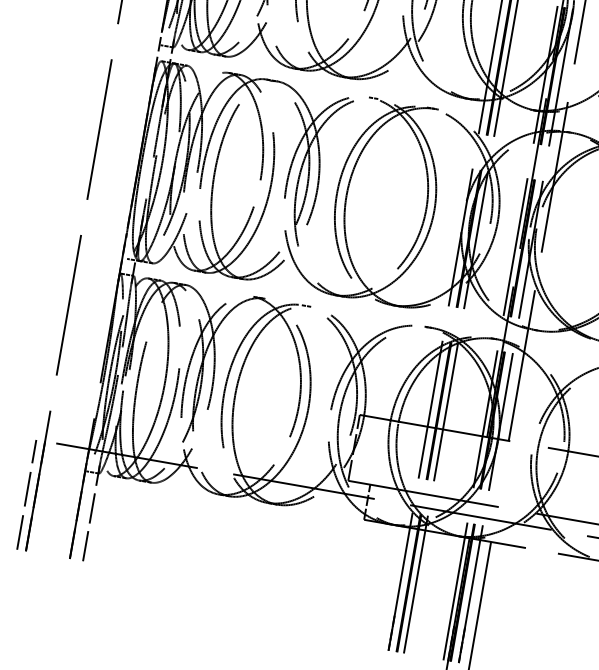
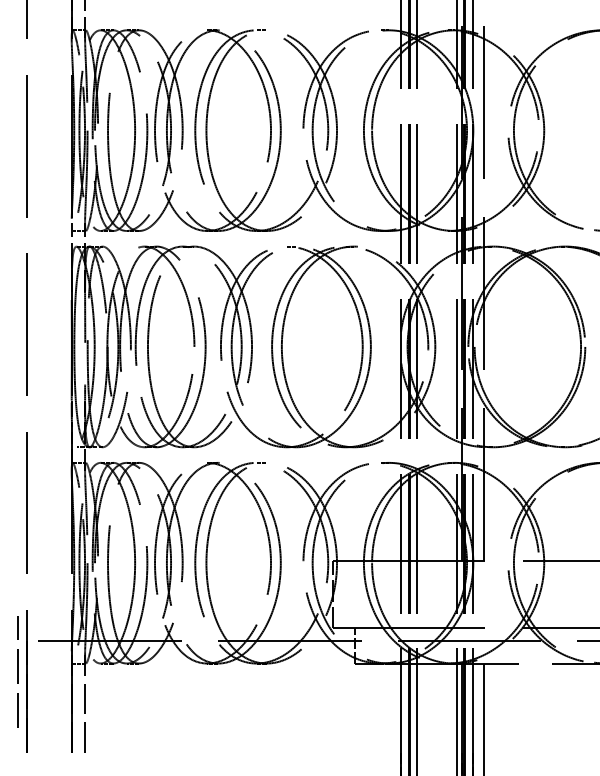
line: (26, 494) -> (17, 671), moved

